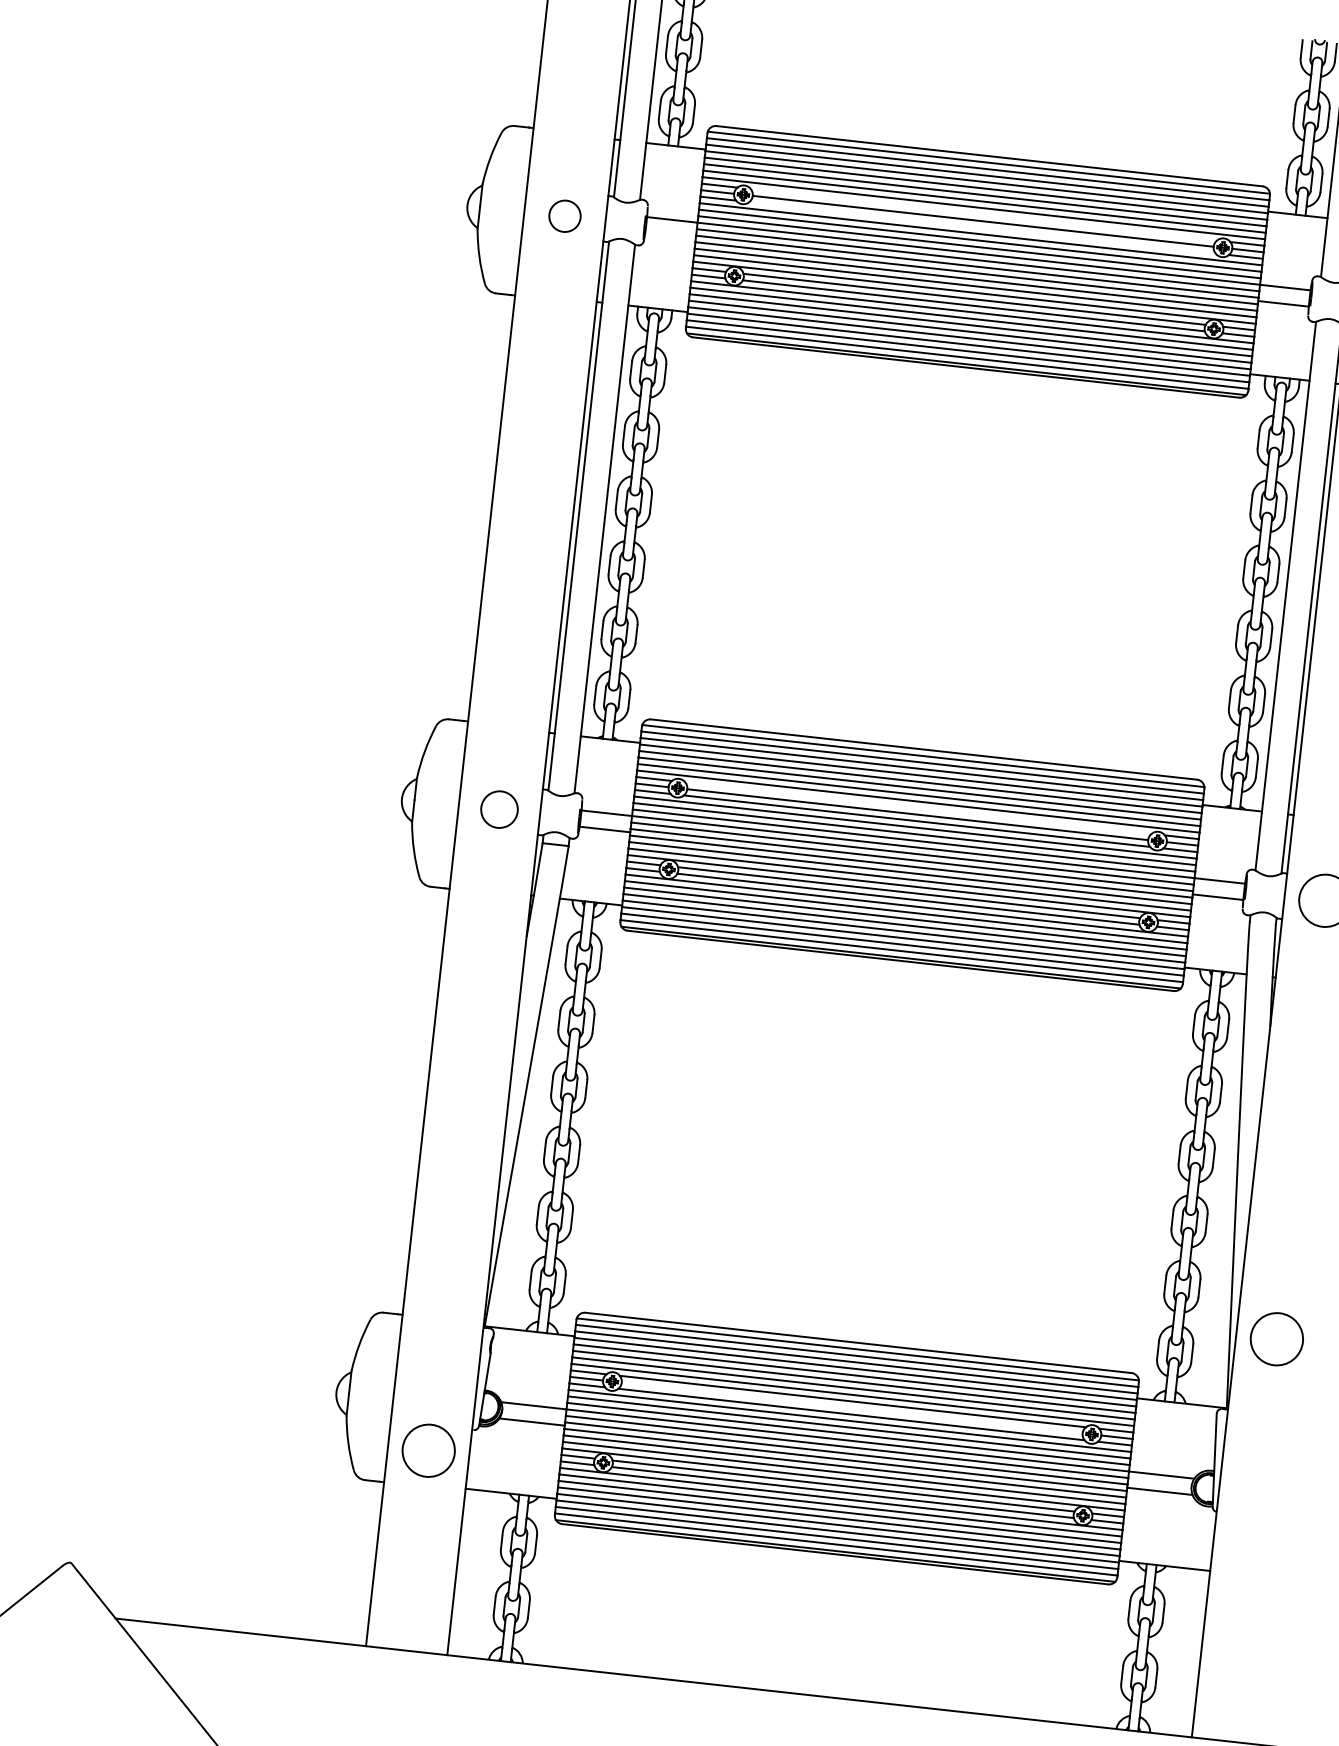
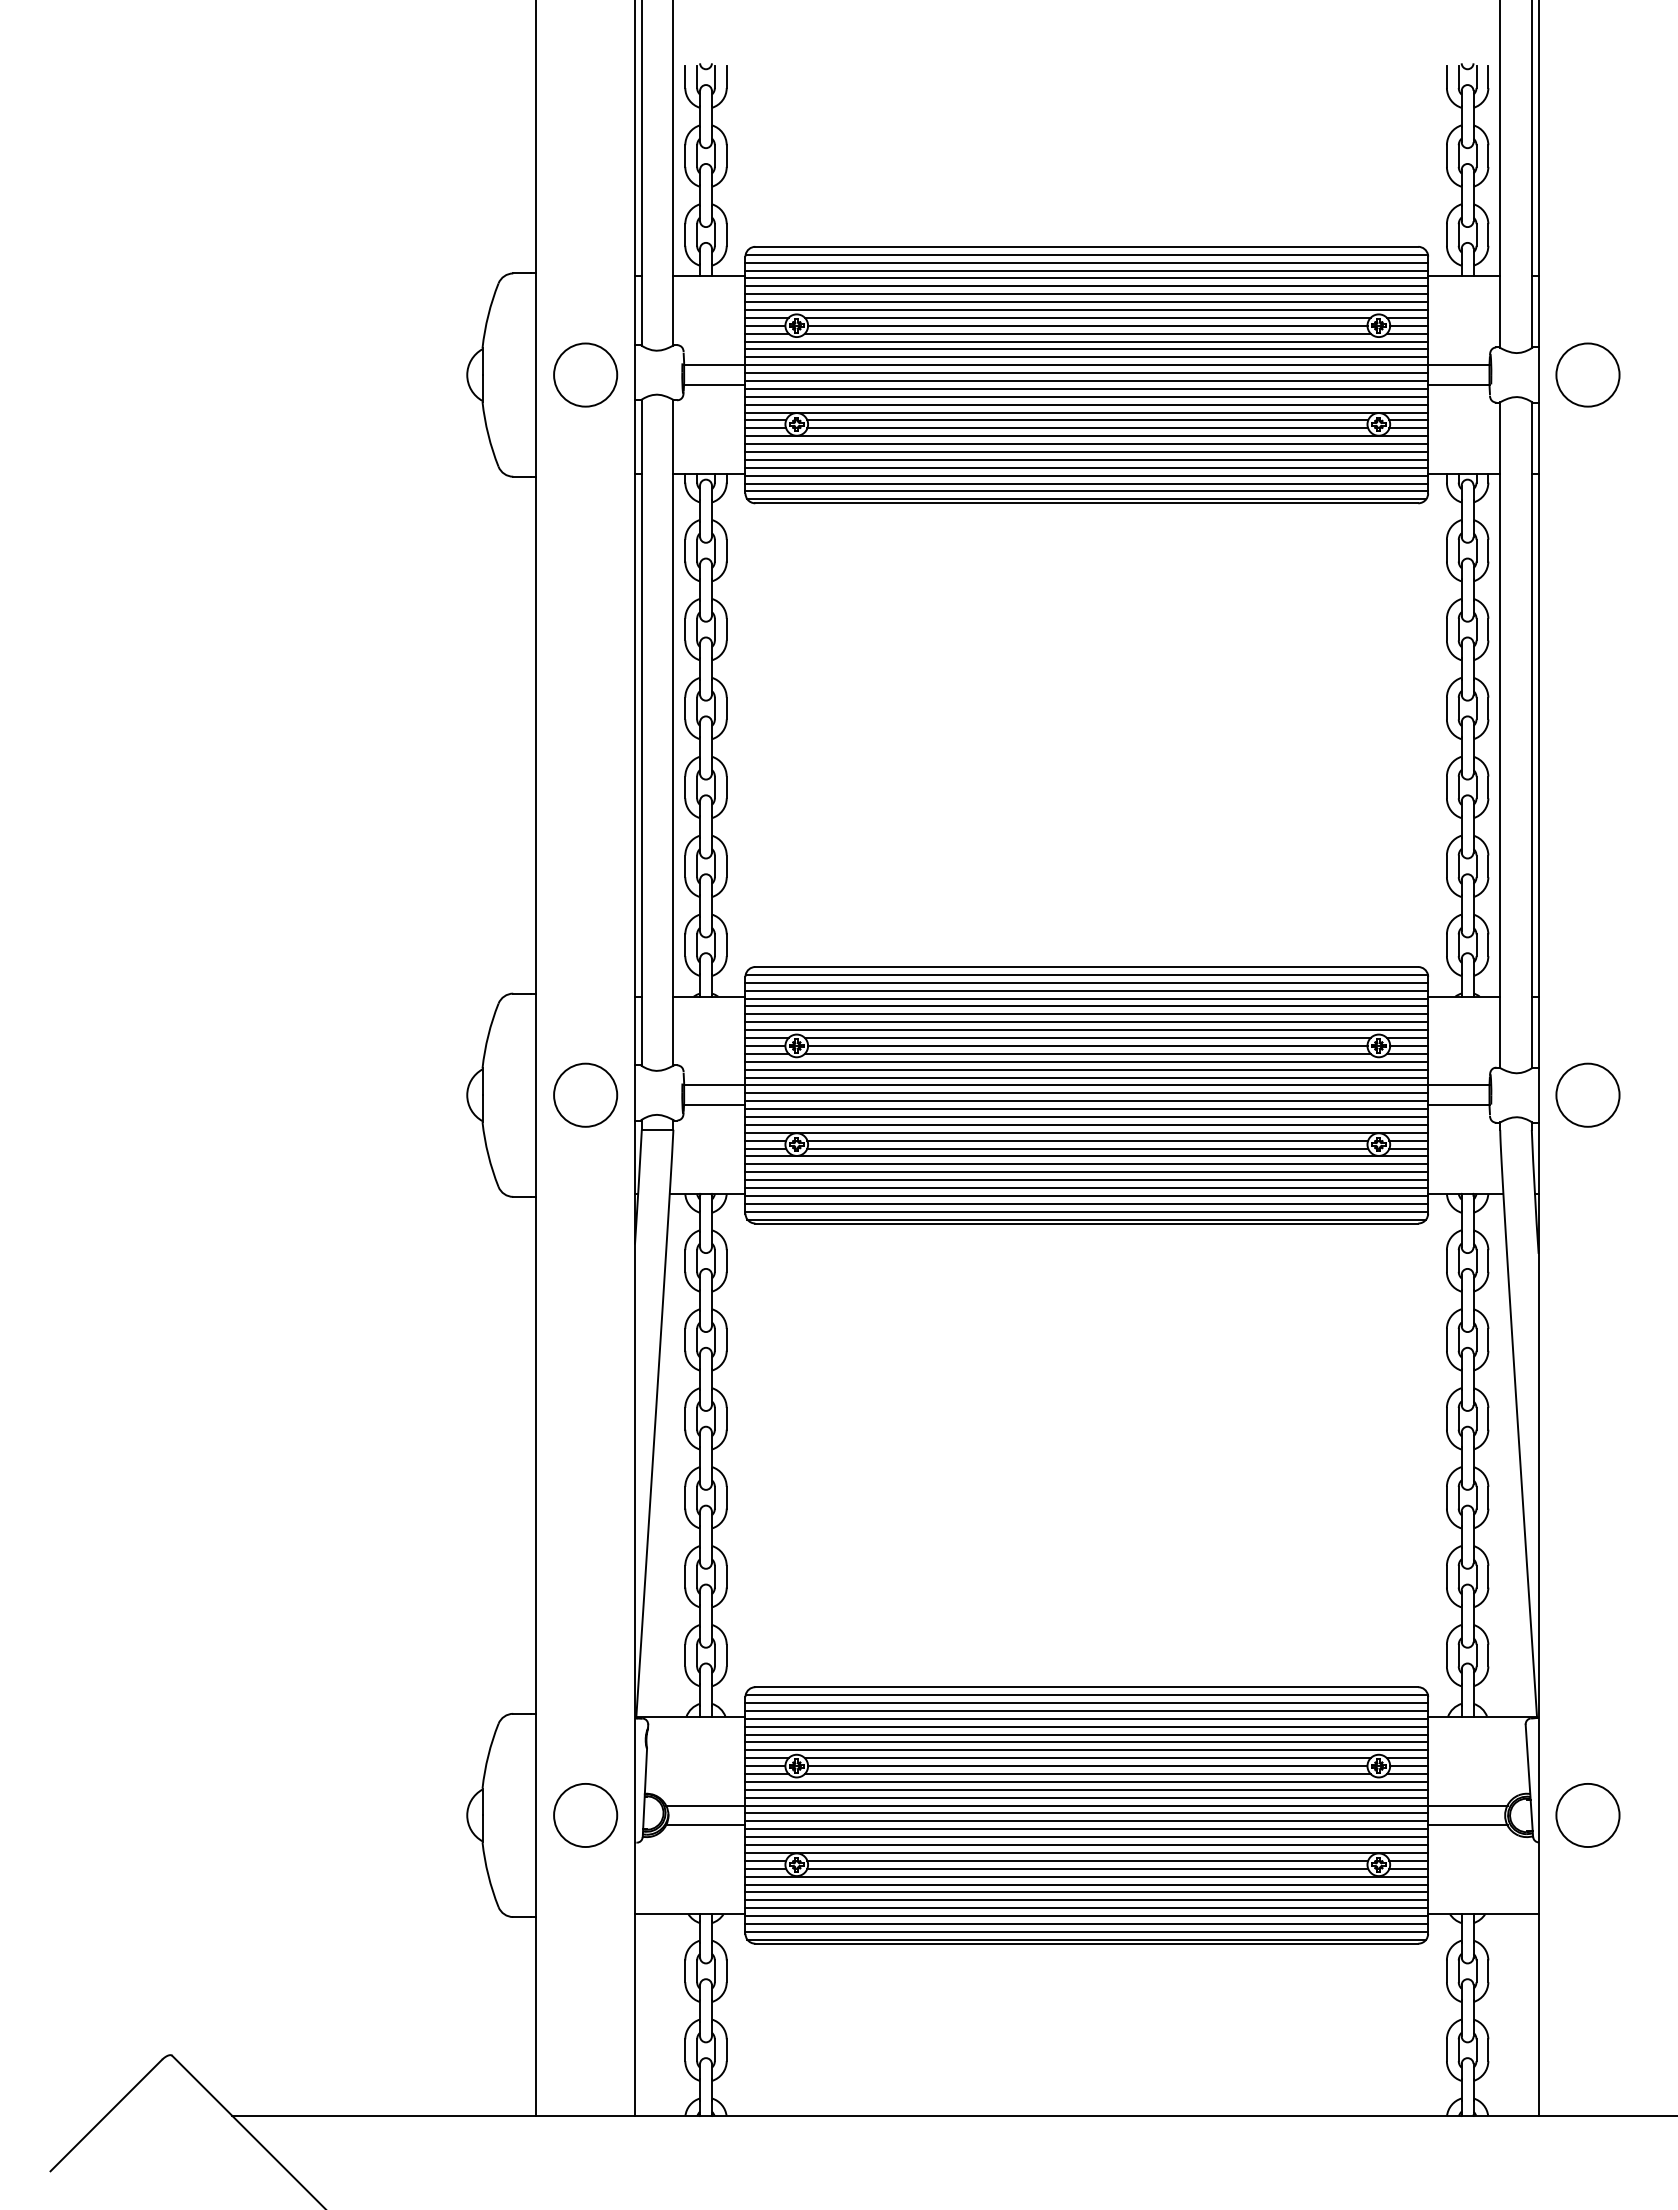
line: (983, 214) -> (1087, 317), added
circle: (564, 215) -> (585, 374), size x1.67
line: (982, 227) -> (1087, 333), added
line: (670, 235) -> (714, 384), added
line: (918, 808) -> (1087, 1038), added
circle: (499, 809) -> (585, 1094), size x1.43
circle: (1276, 1339) -> (1587, 1815), moved
line: (851, 1408) -> (1087, 1766), added
circle: (428, 1450) -> (585, 1815), moved

